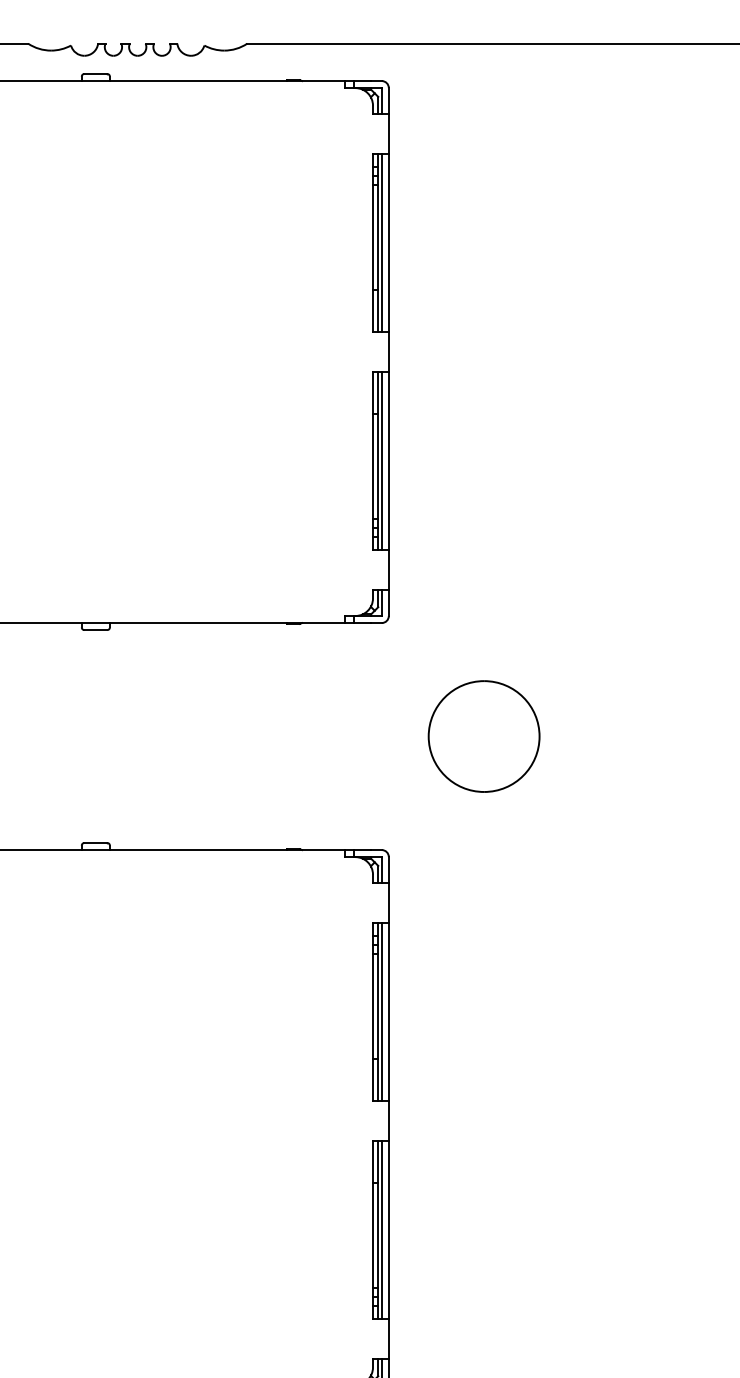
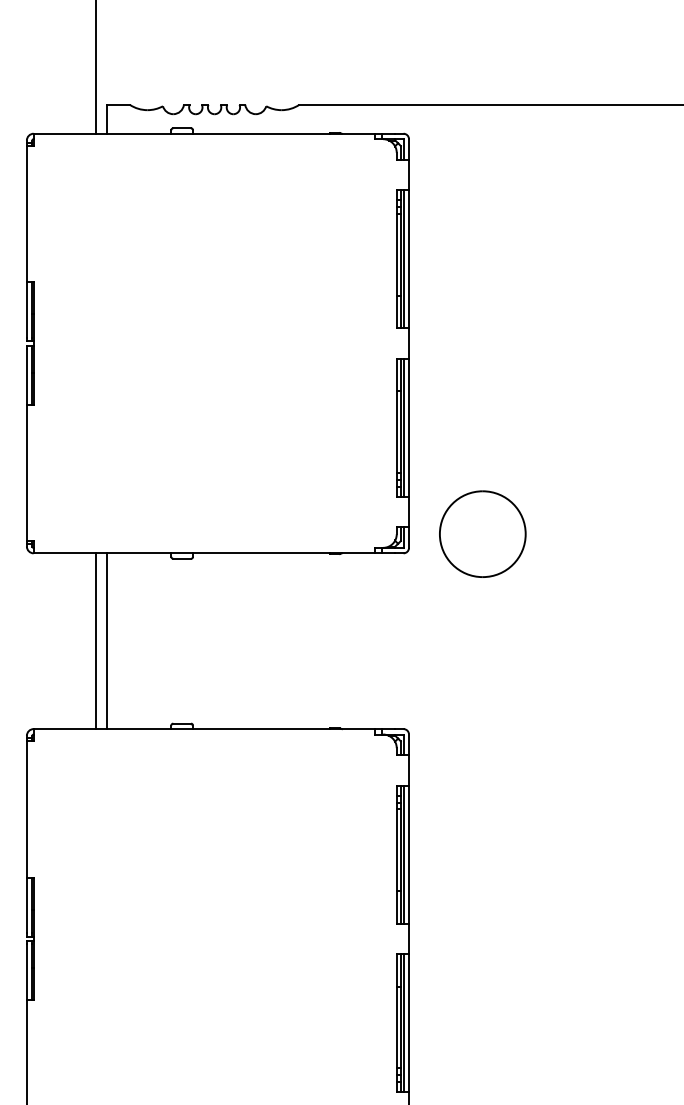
part: (483, 735) -> (482, 533), moved

